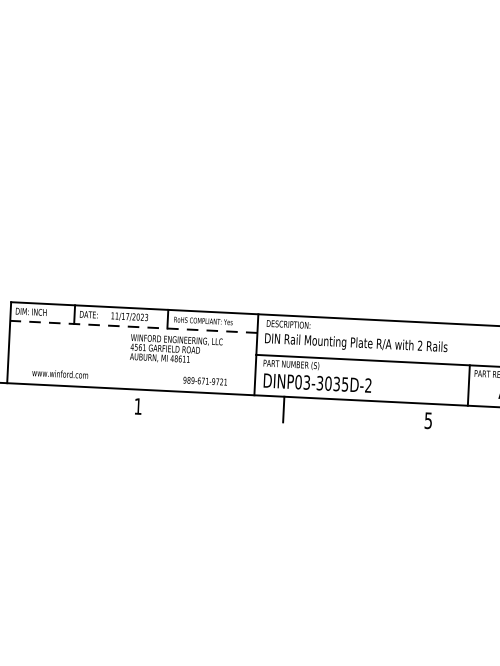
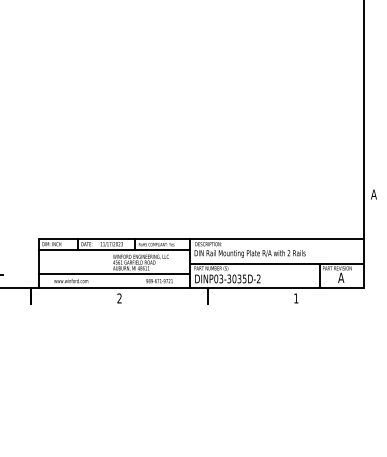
line: (133, 327) -> (114, 250), dashed -> solid
line: (131, 365) -> (114, 273), added
text: (138, 406) -> (119, 298), 1 -> 2
text: (428, 420) -> (296, 298), 5 -> 1

